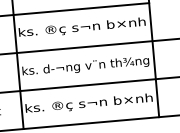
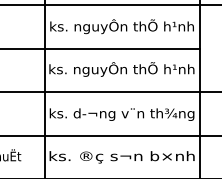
text: (81, 27) -> (121, 69), ks. ®ç s¬n b×nh -> ks. nguyÔn thÕ h¹nh

